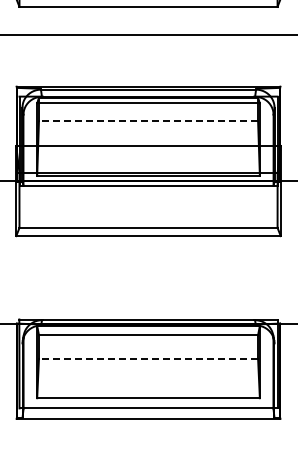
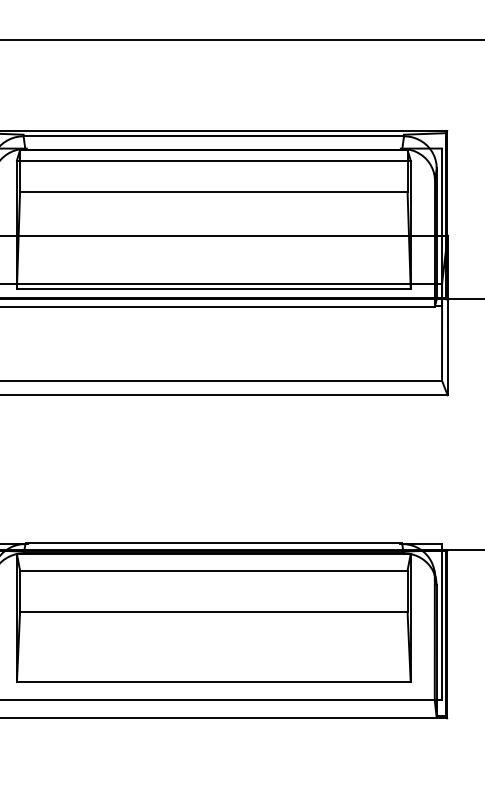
line: (148, 121) -> (213, 192), dashed -> solid
line: (148, 358) -> (213, 611), dashed -> solid

